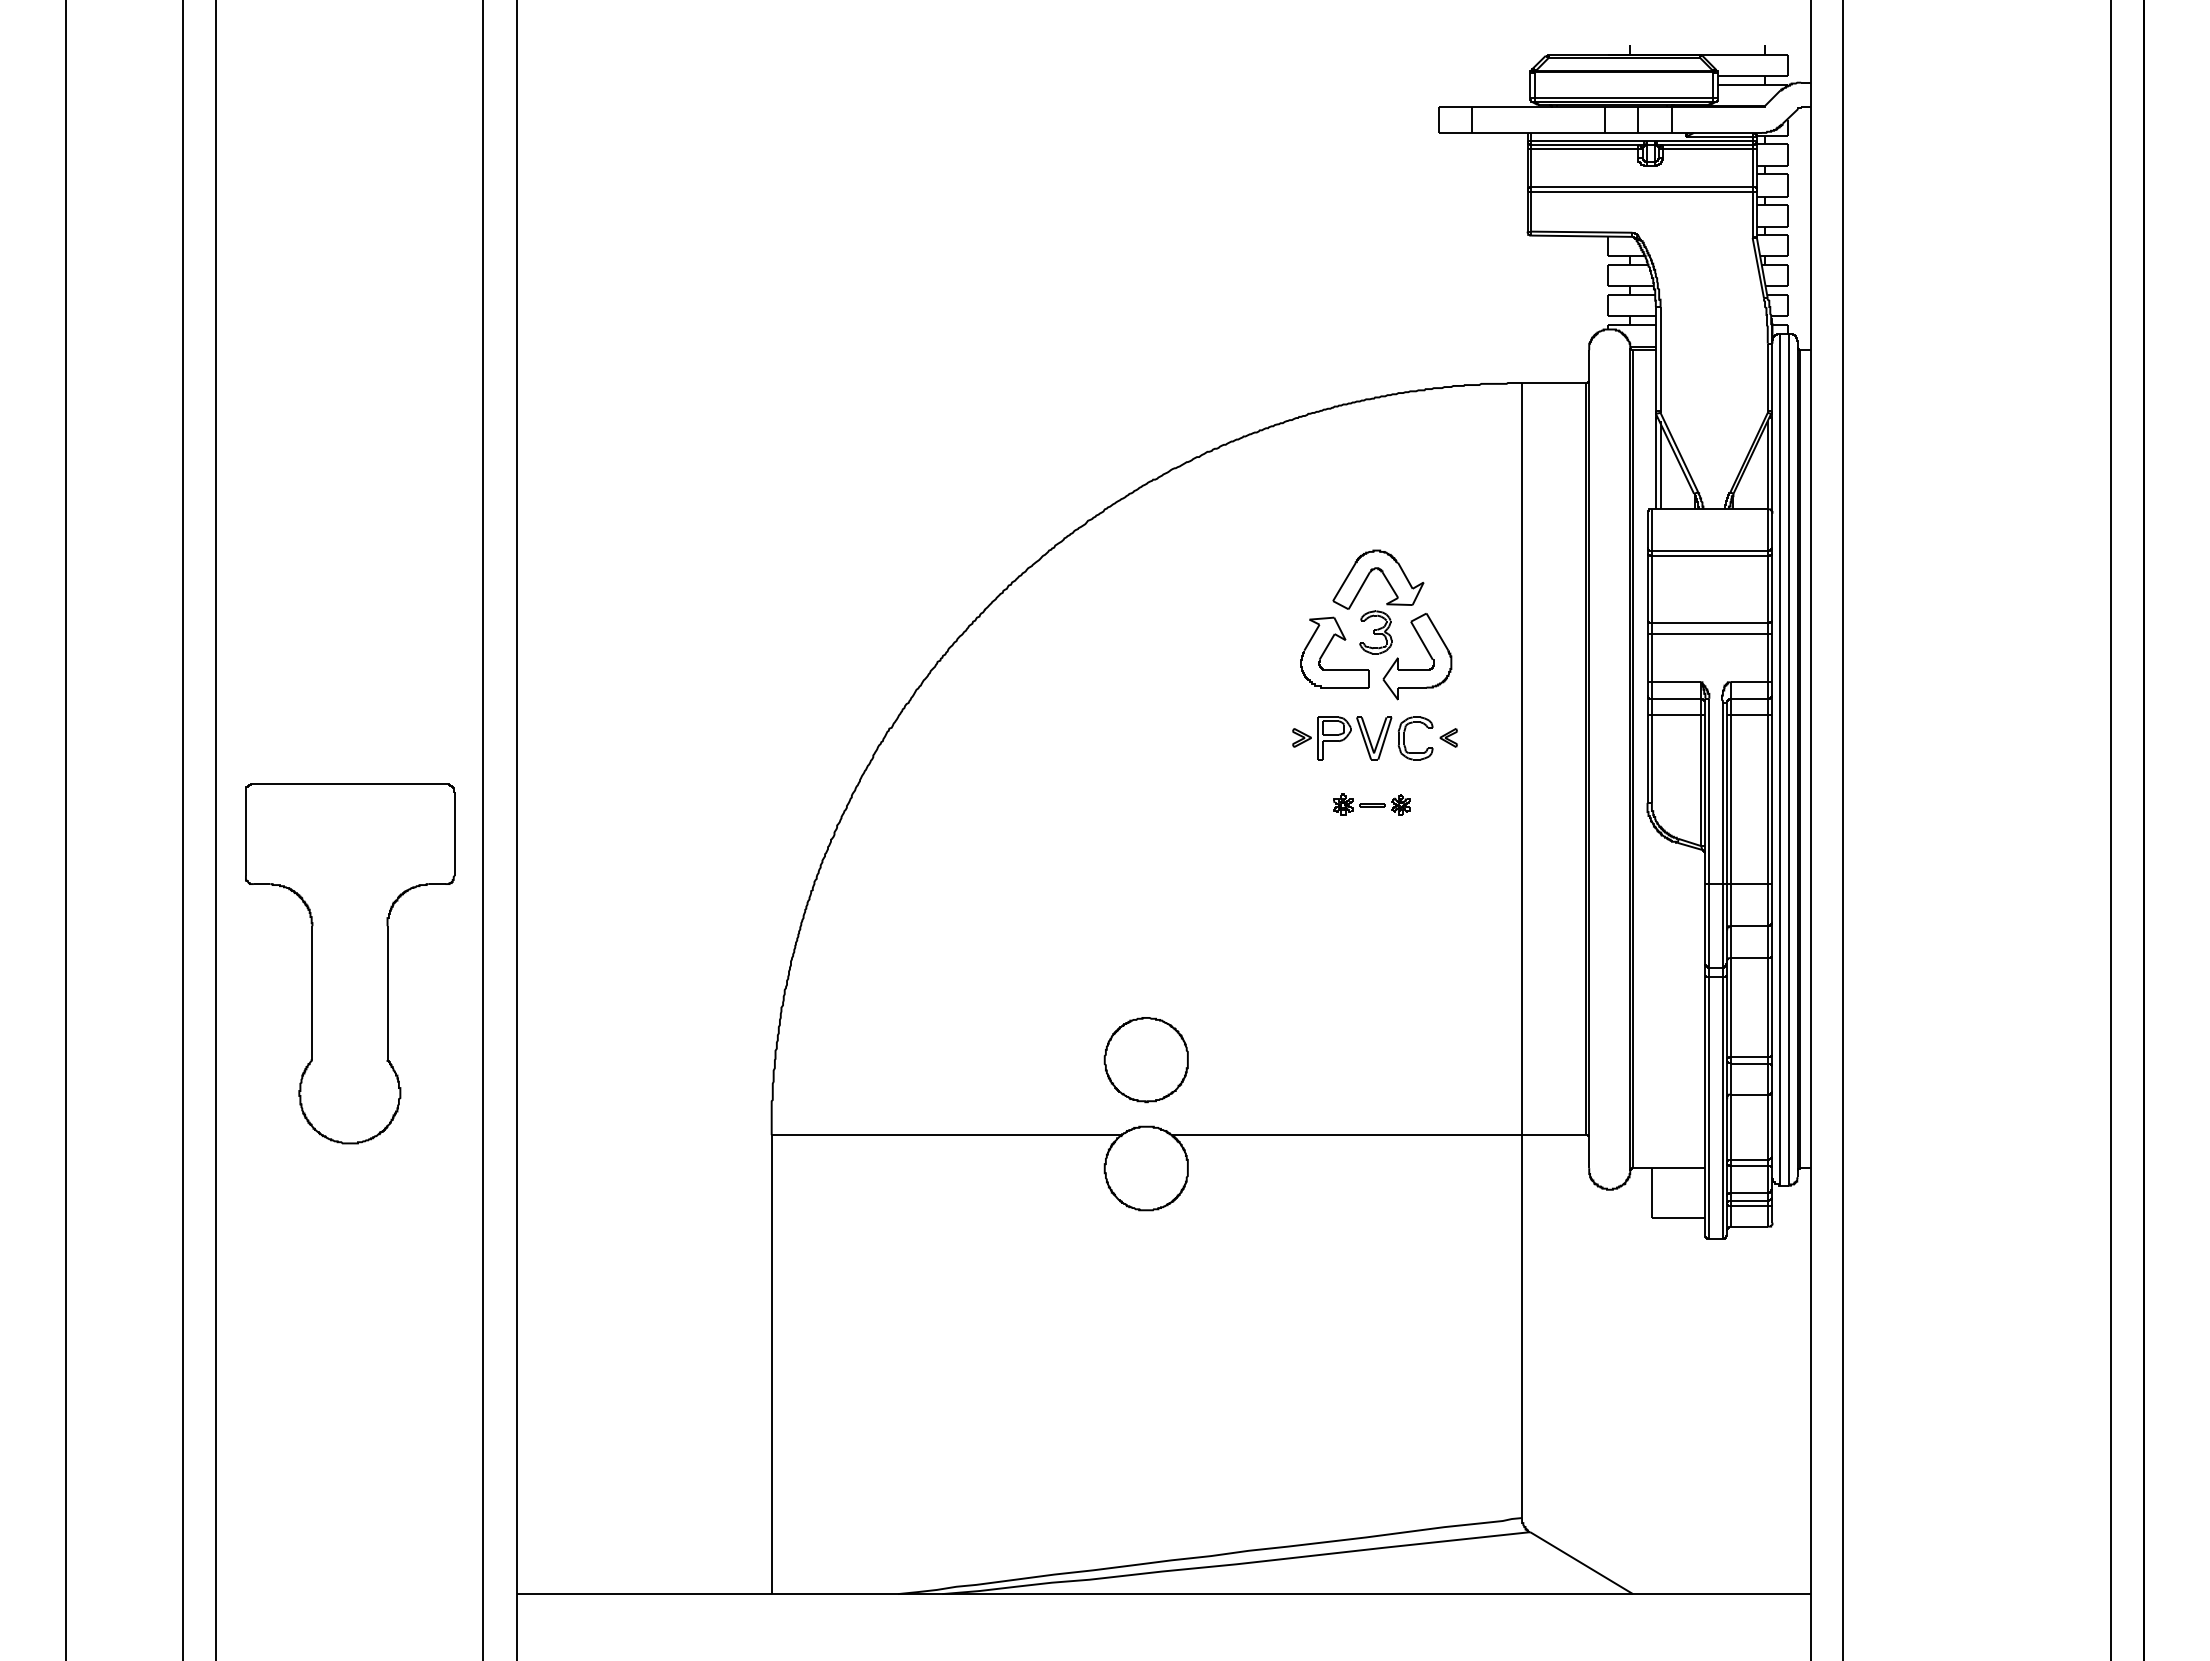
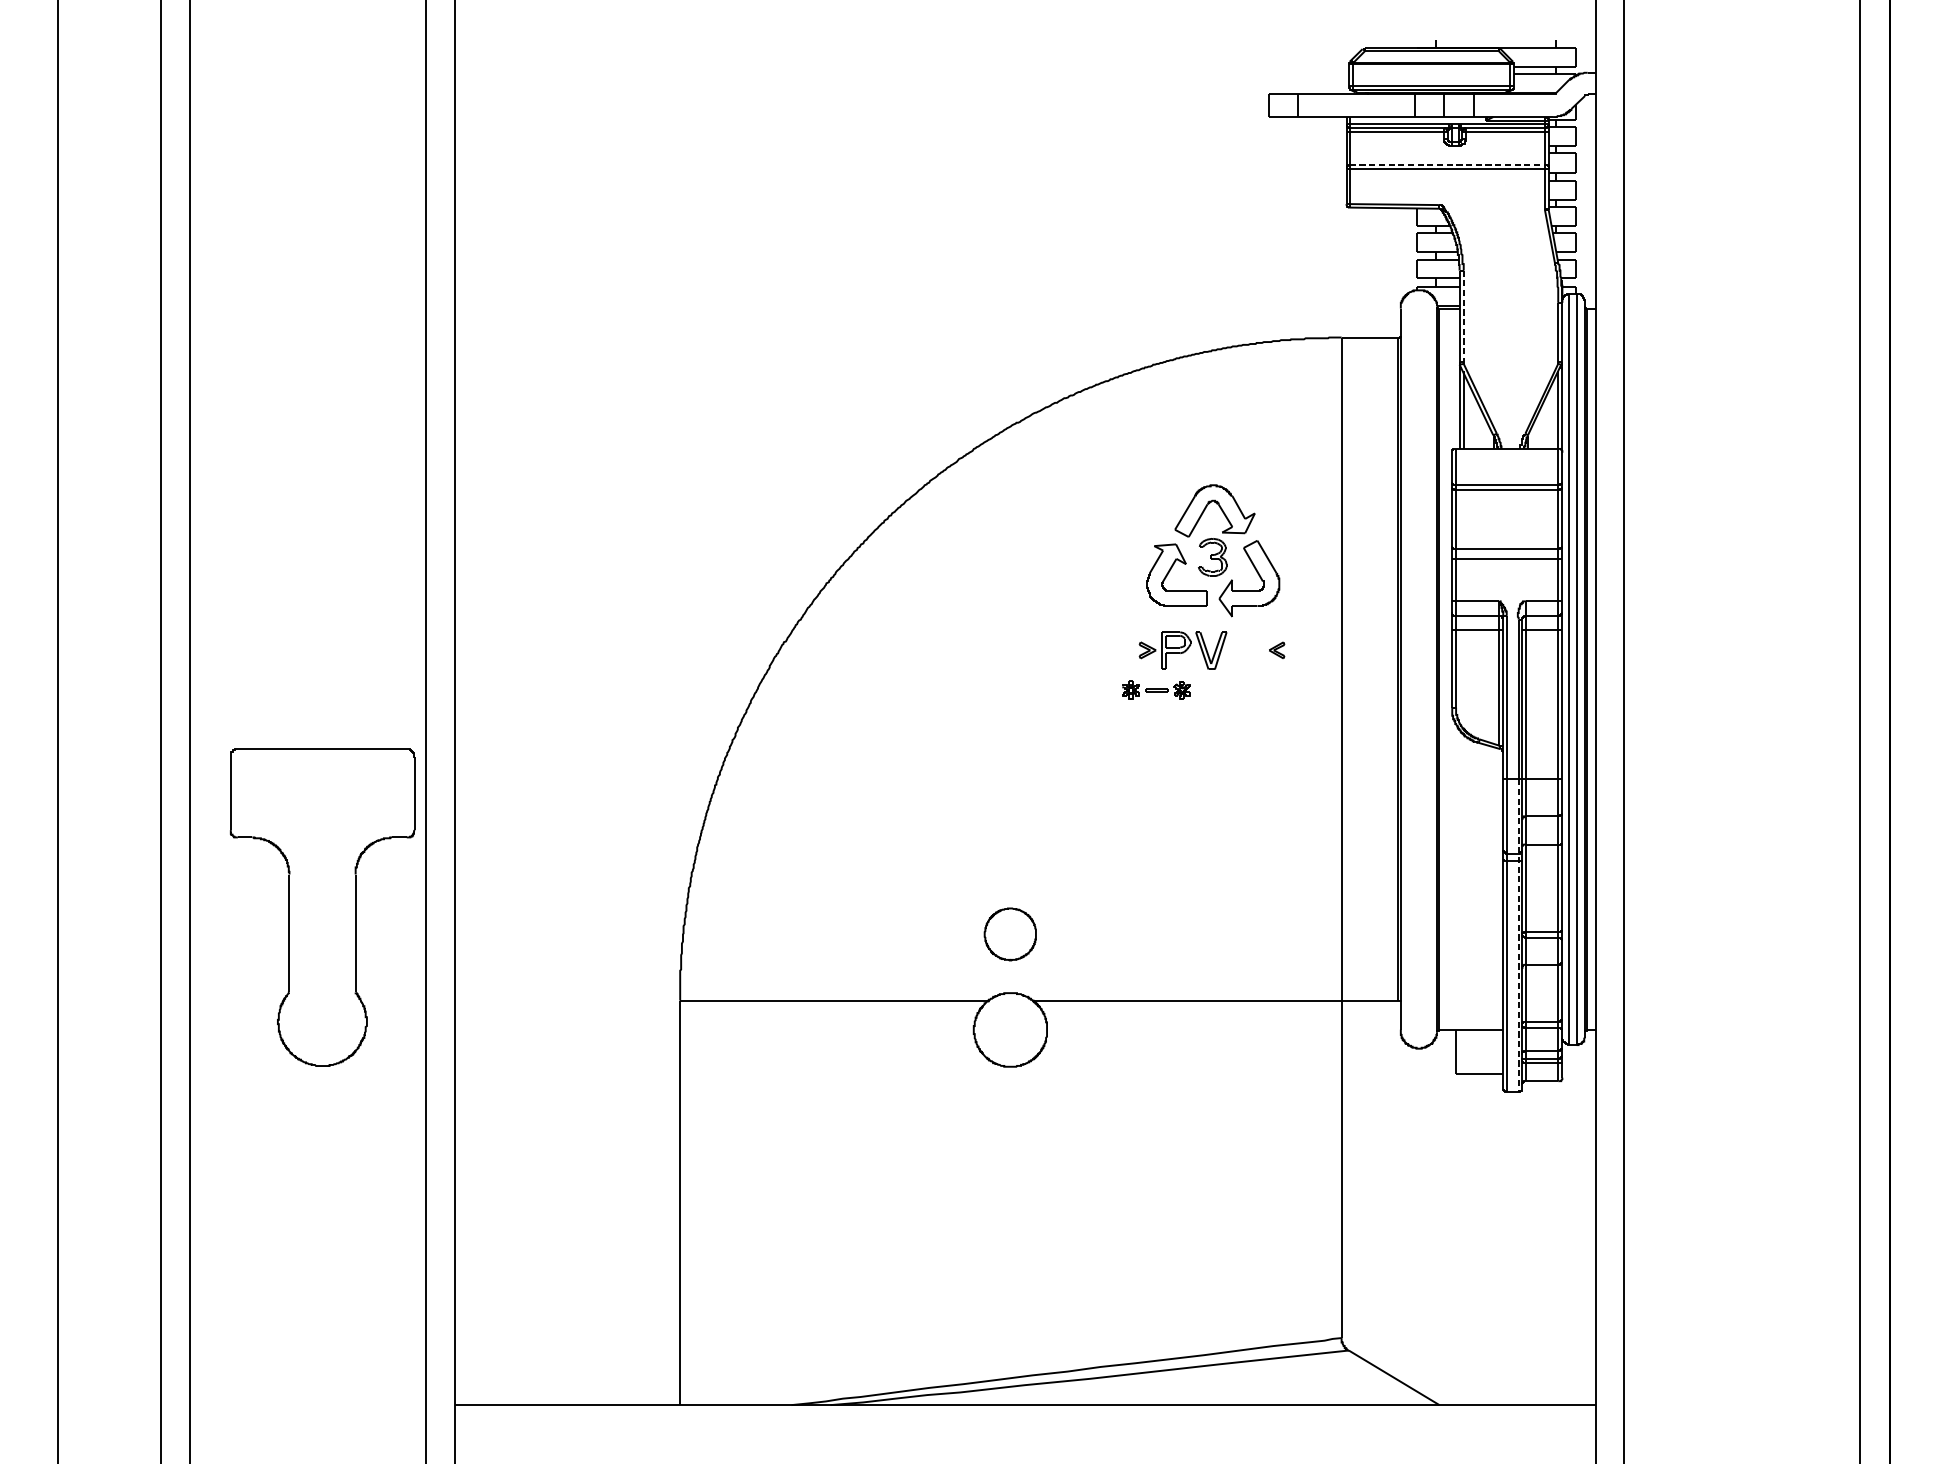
line: (1641, 187) -> (1446, 165), solid -> dashed
line: (1660, 358) -> (1463, 315), solid -> dashed
part: (1404, 738) -> (1238, 650), removed
part: (1371, 804) -> (1156, 689), moved
part: (350, 963) -> (323, 907), moved
part: (1145, 1060) -> (1009, 934), size x0.7
line: (1722, 1061) -> (1518, 935), solid -> dashed

